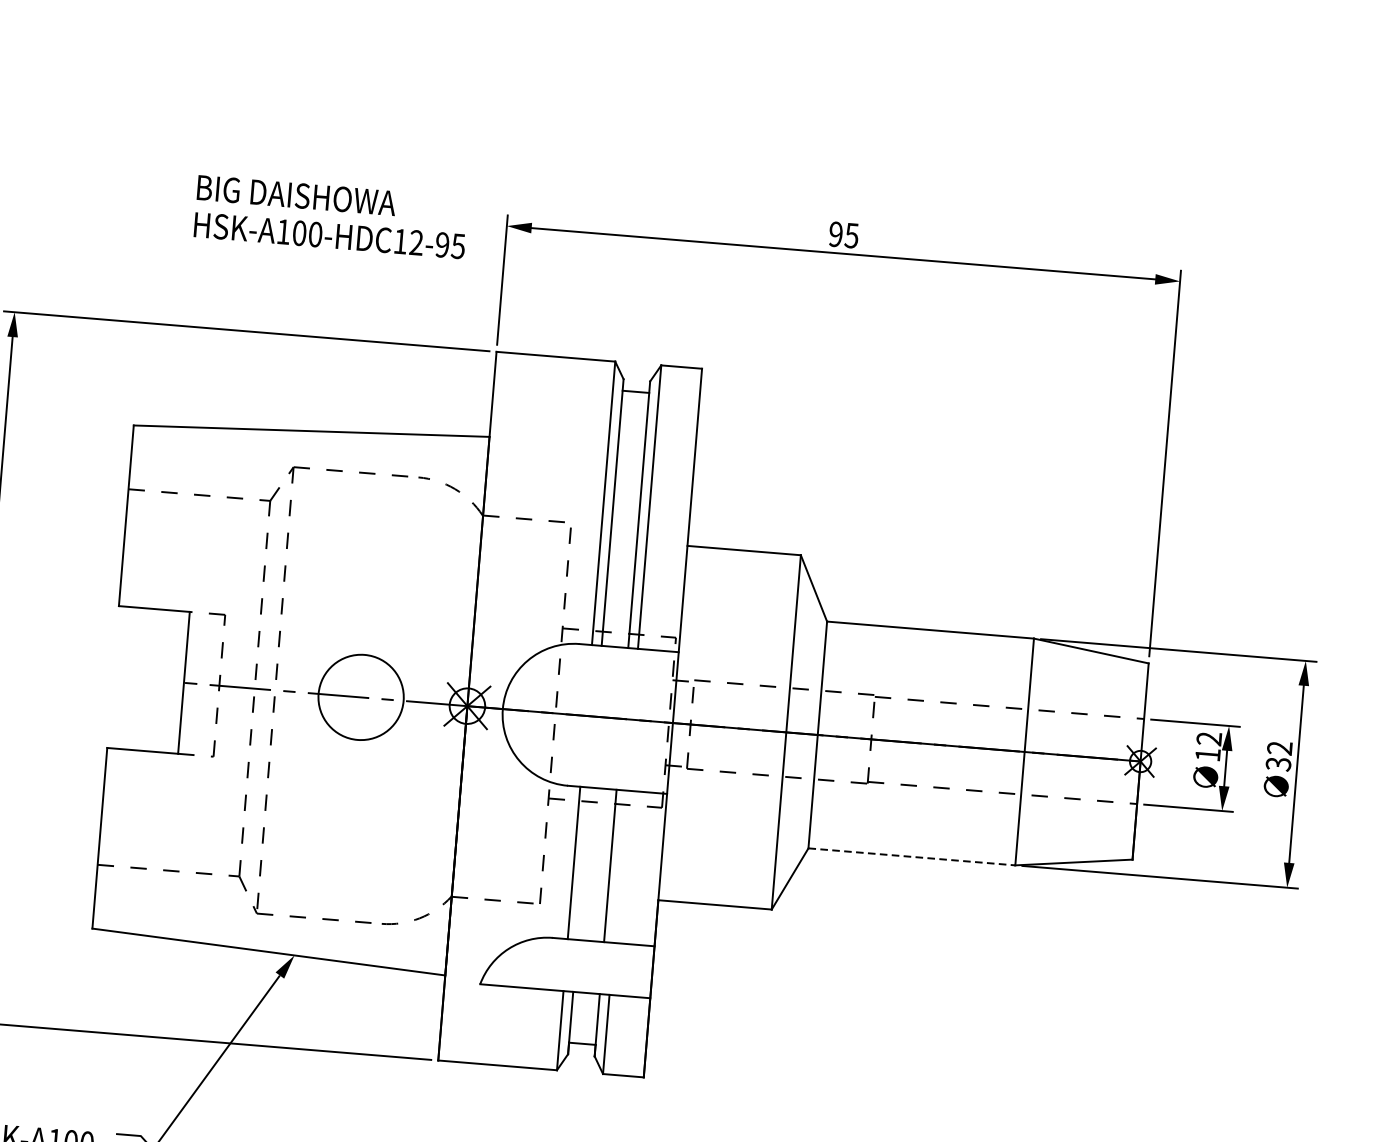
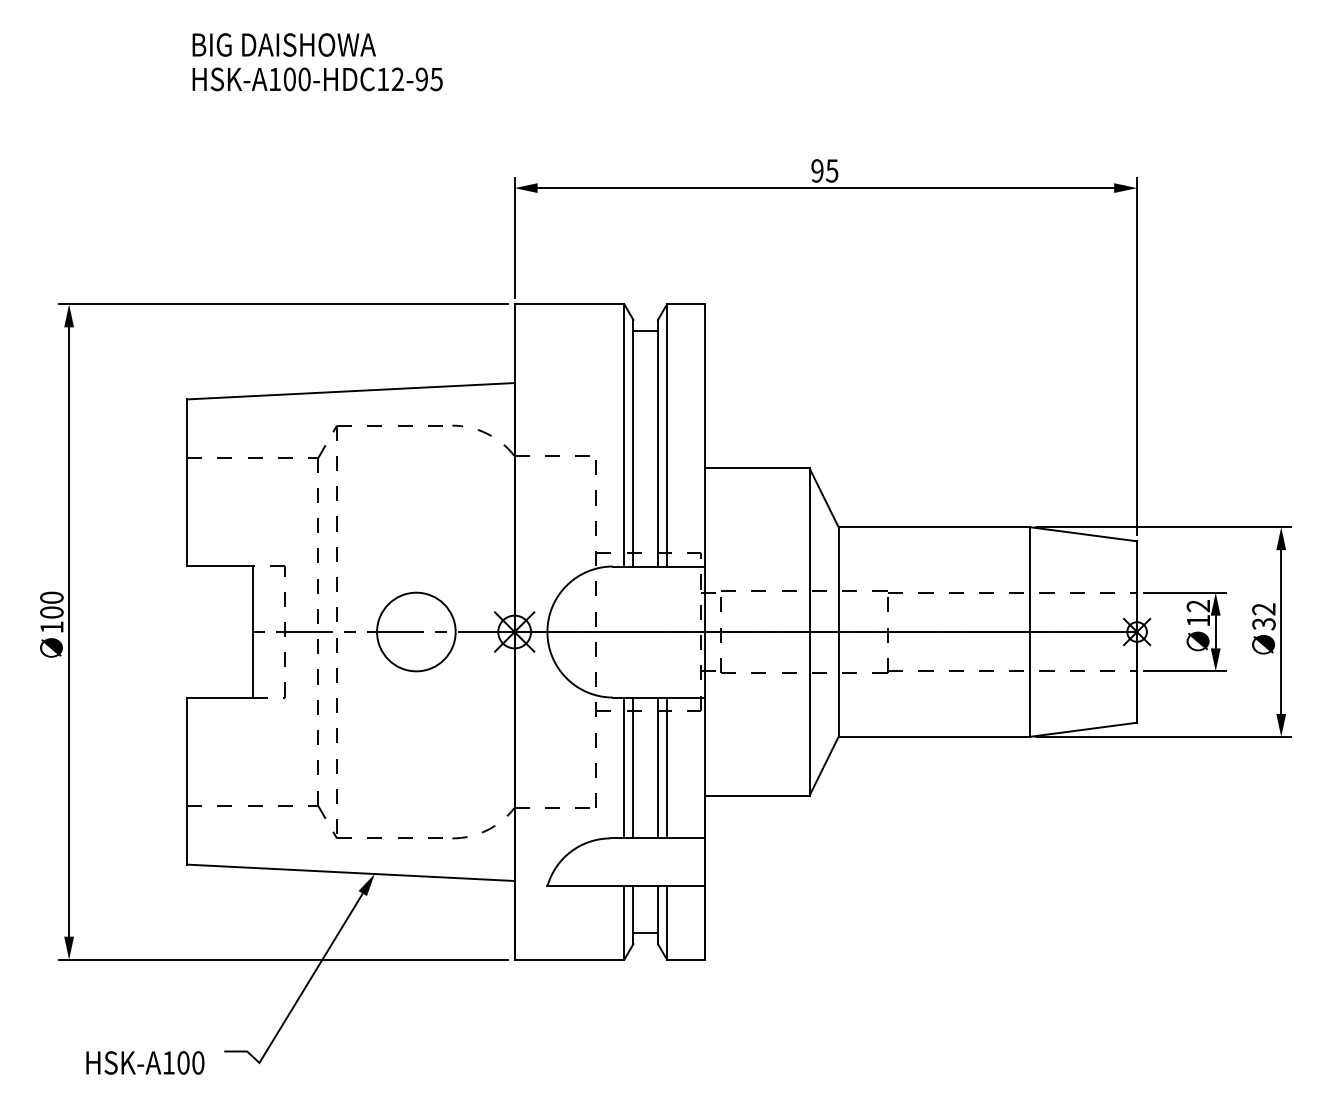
text: (331, 217) -> (317, 62), moved
line: (912, 856) -> (934, 736), dashed -> solid
line: (583, 863) -> (633, 767), added
line: (619, 866) -> (666, 767), added

